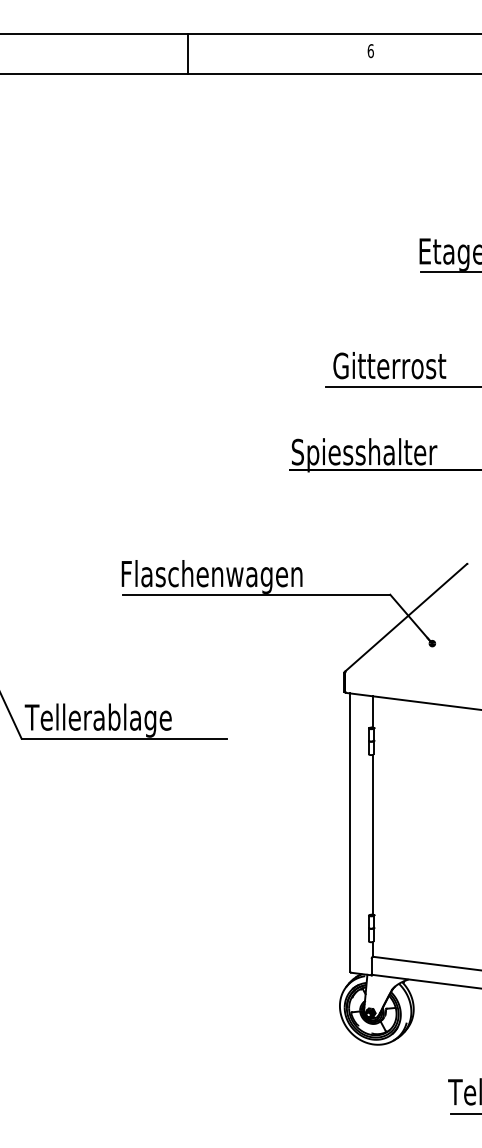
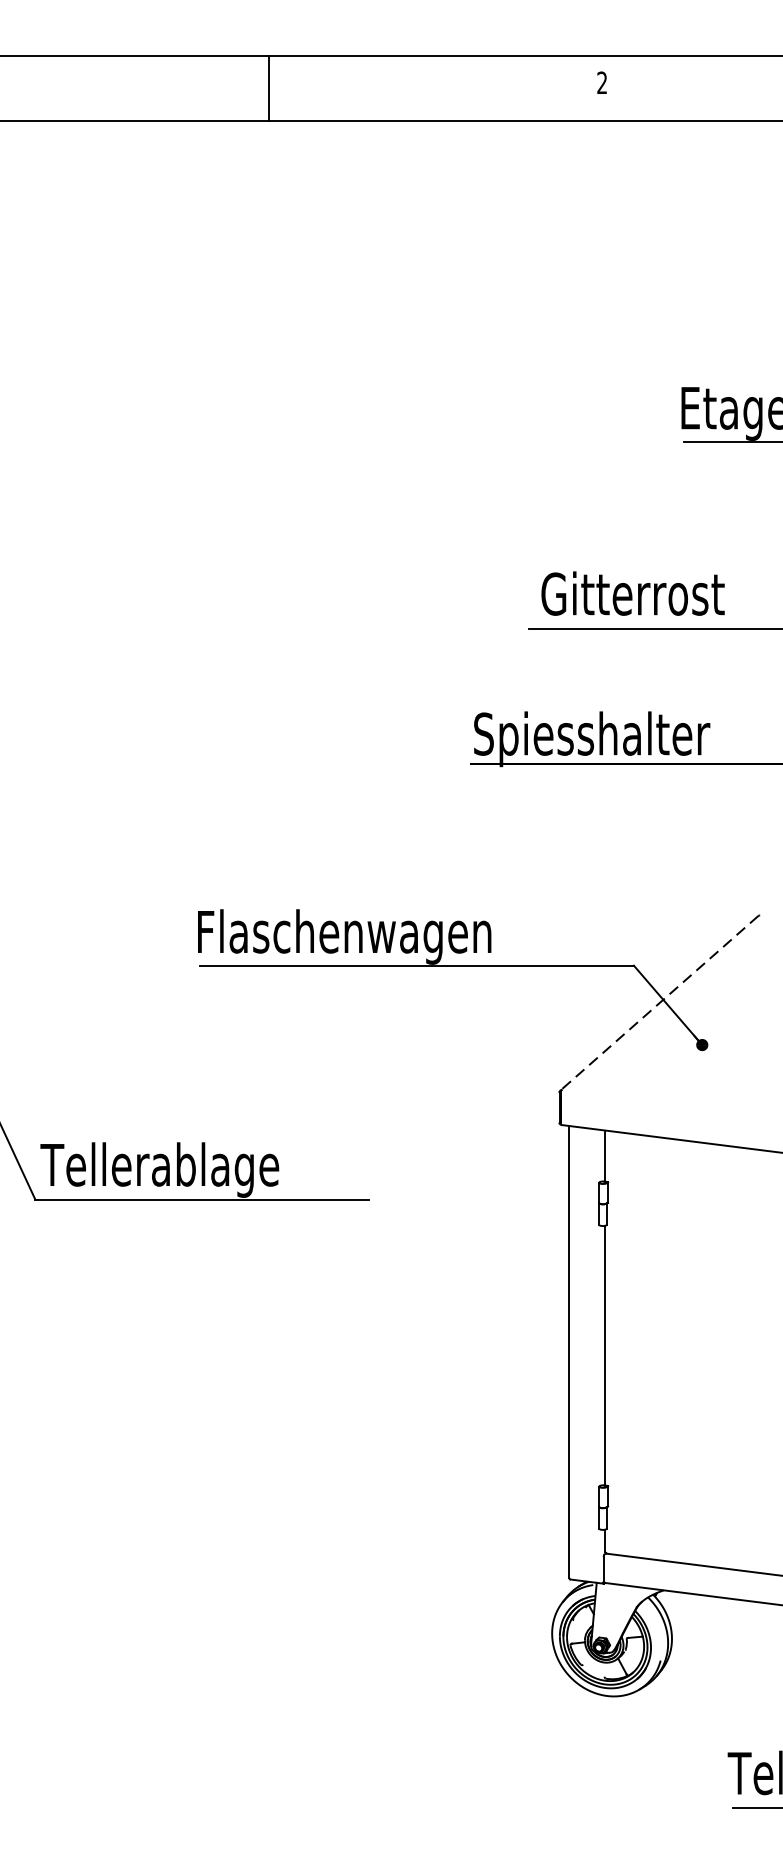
text: (370, 51) -> (601, 83), 6 -> 2
line: (188, 54) -> (268, 88), moved
line: (405, 618) -> (658, 1004), solid -> dashed

